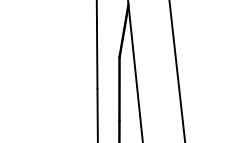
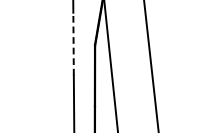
line: (97, 55) -> (73, 43), solid -> dashed

